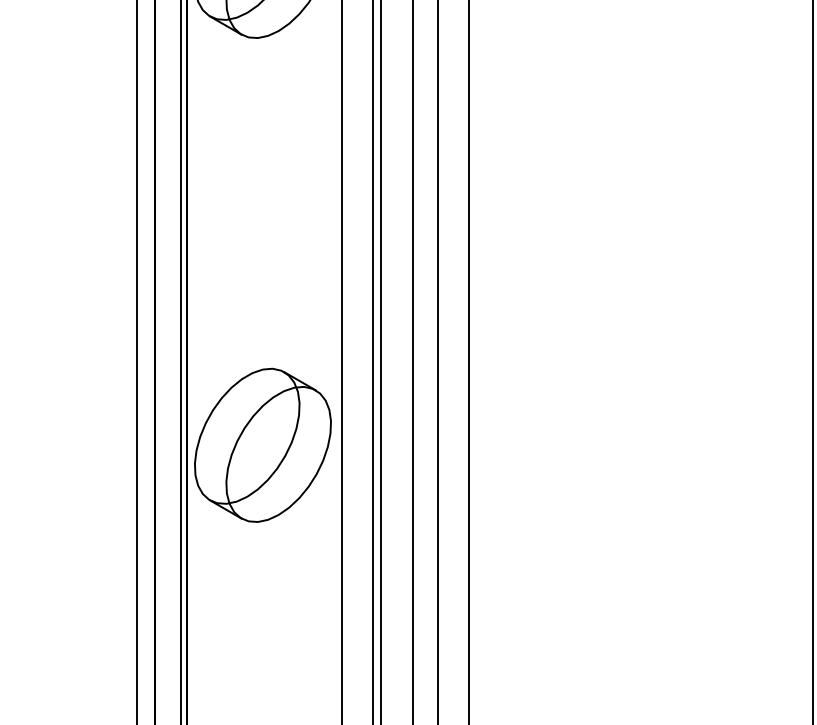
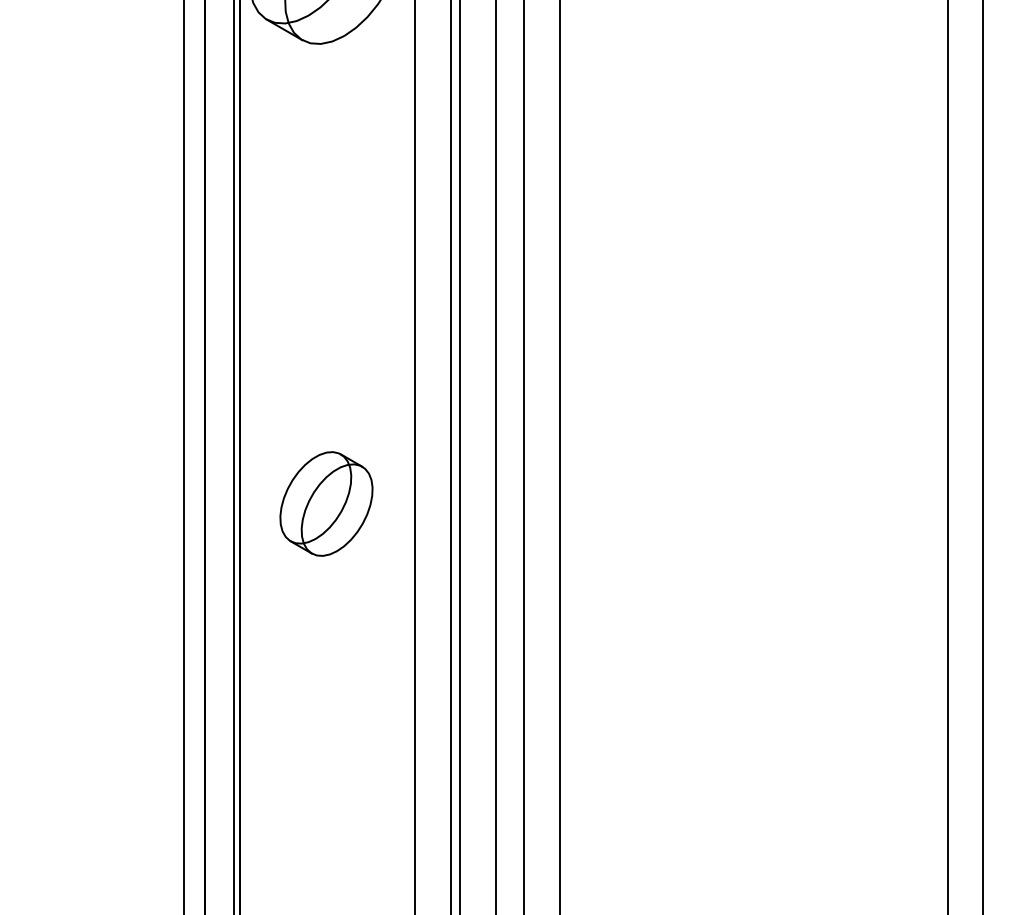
part: (262, 444) -> (326, 503), size x0.6

